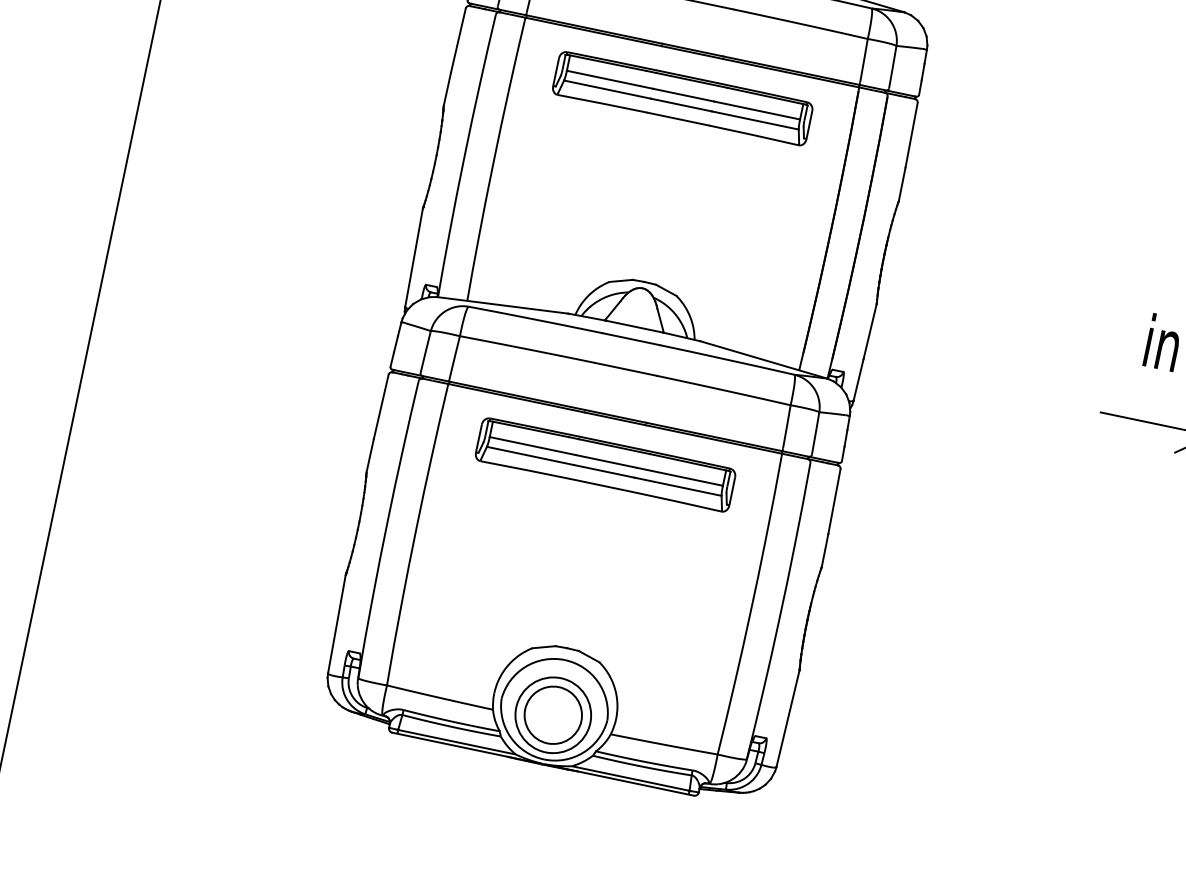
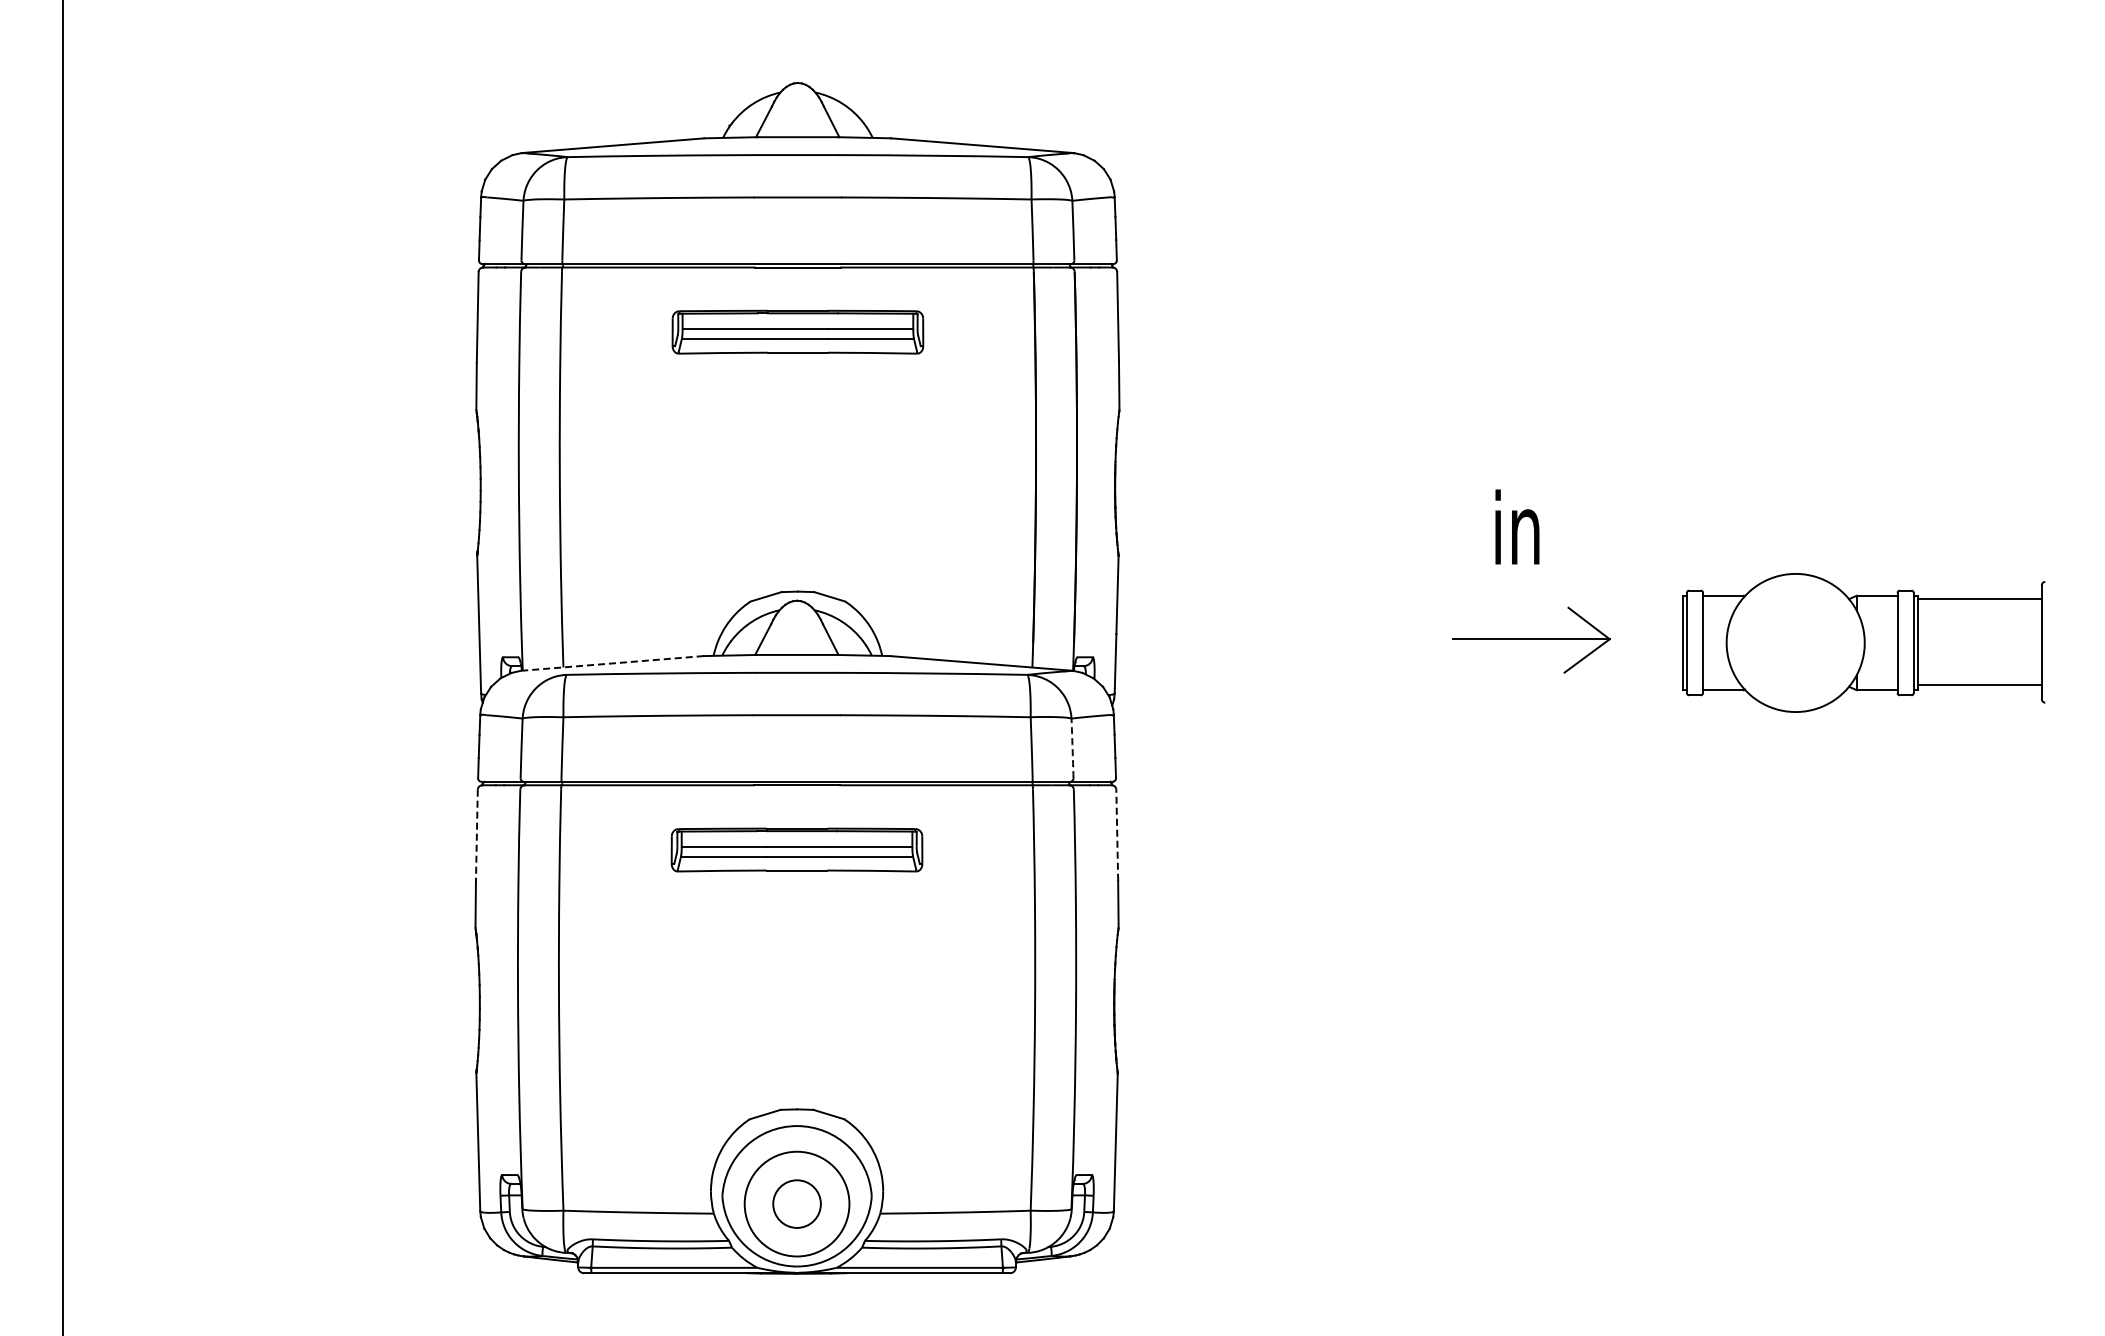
part: (682, 97) -> (797, 331), size x0.7
line: (502, 305) -> (612, 663), solid -> dashed
line: (380, 407) -> (476, 835), solid -> dashed
arc: (815, 433) -> (1072, 748), solid -> dashed
part: (605, 464) -> (796, 849), size x0.7
line: (834, 501) -> (1117, 835), solid -> dashed
circle: (552, 714) -> (796, 1203), size x0.6

